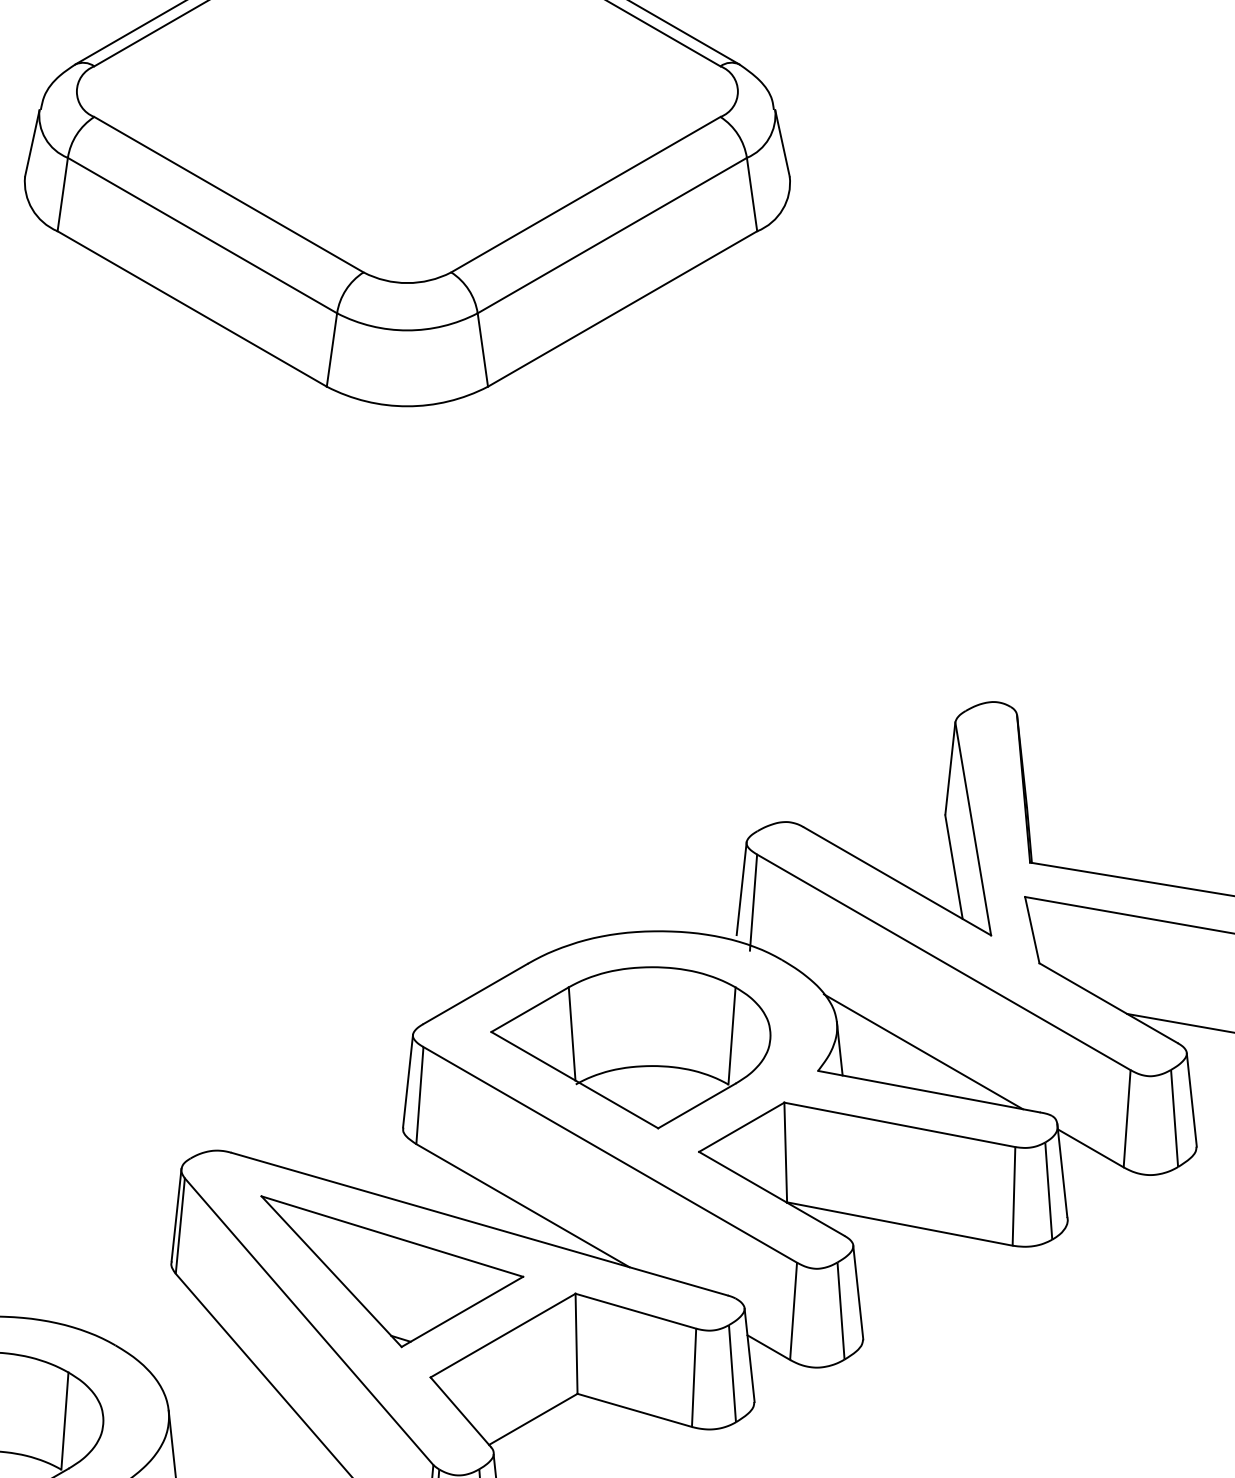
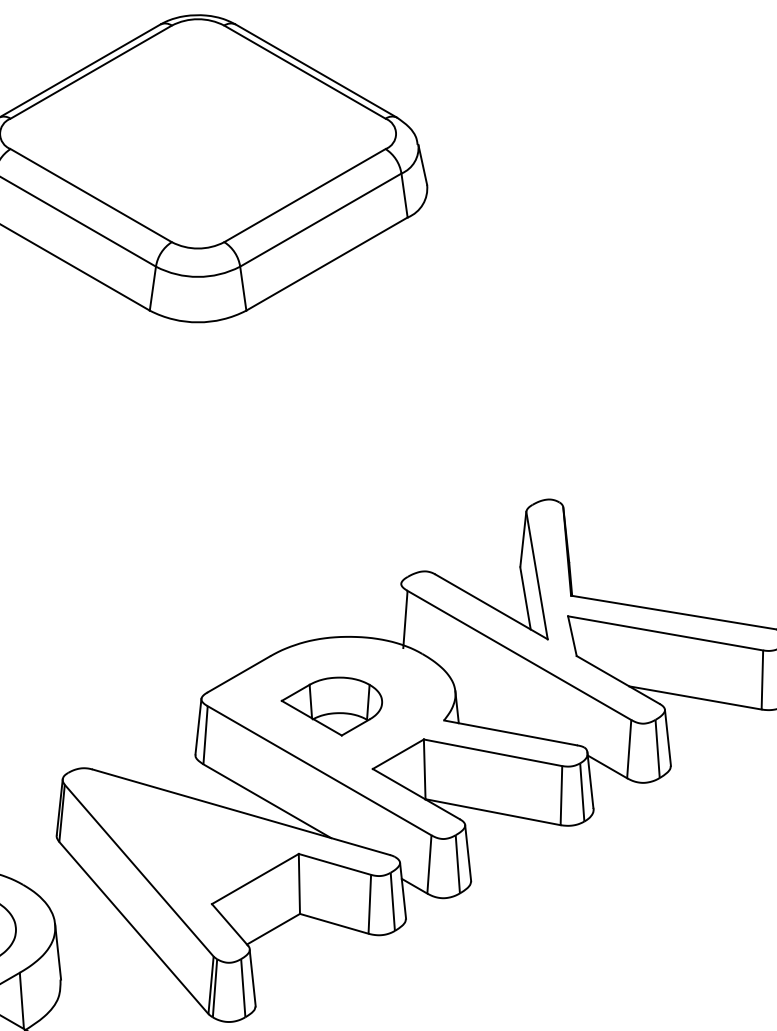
line: (741, 888) -> (398, 611), removed
part: (630, 1047) -> (331, 706), size x0.6
line: (922, 1050) -> (506, 708), removed
part: (391, 1271) -> (188, 840), removed

